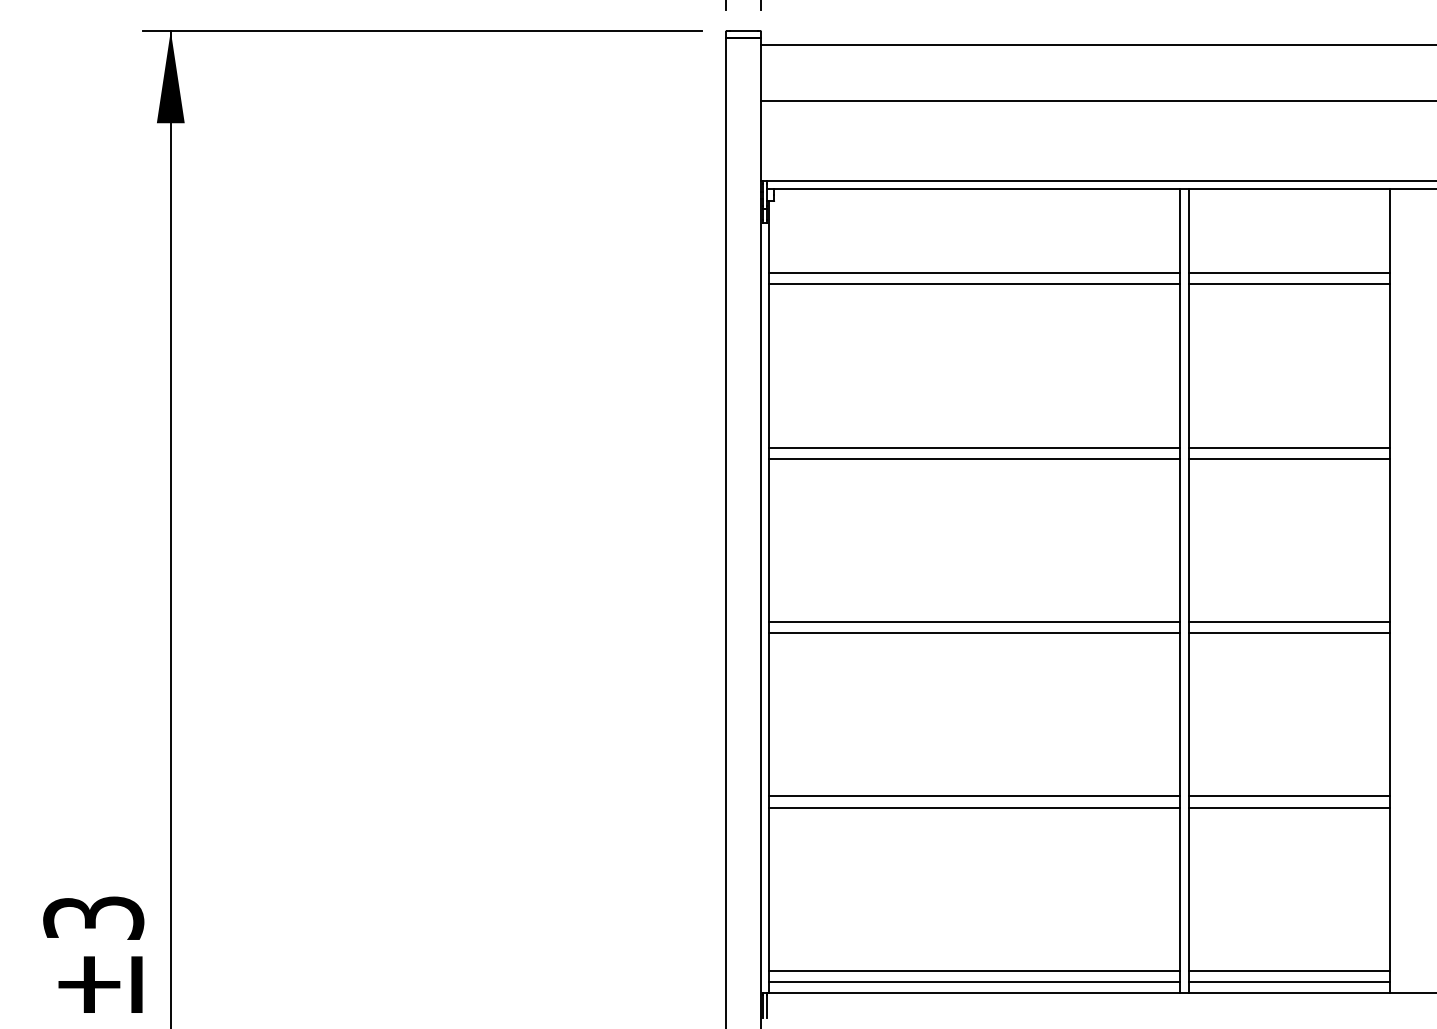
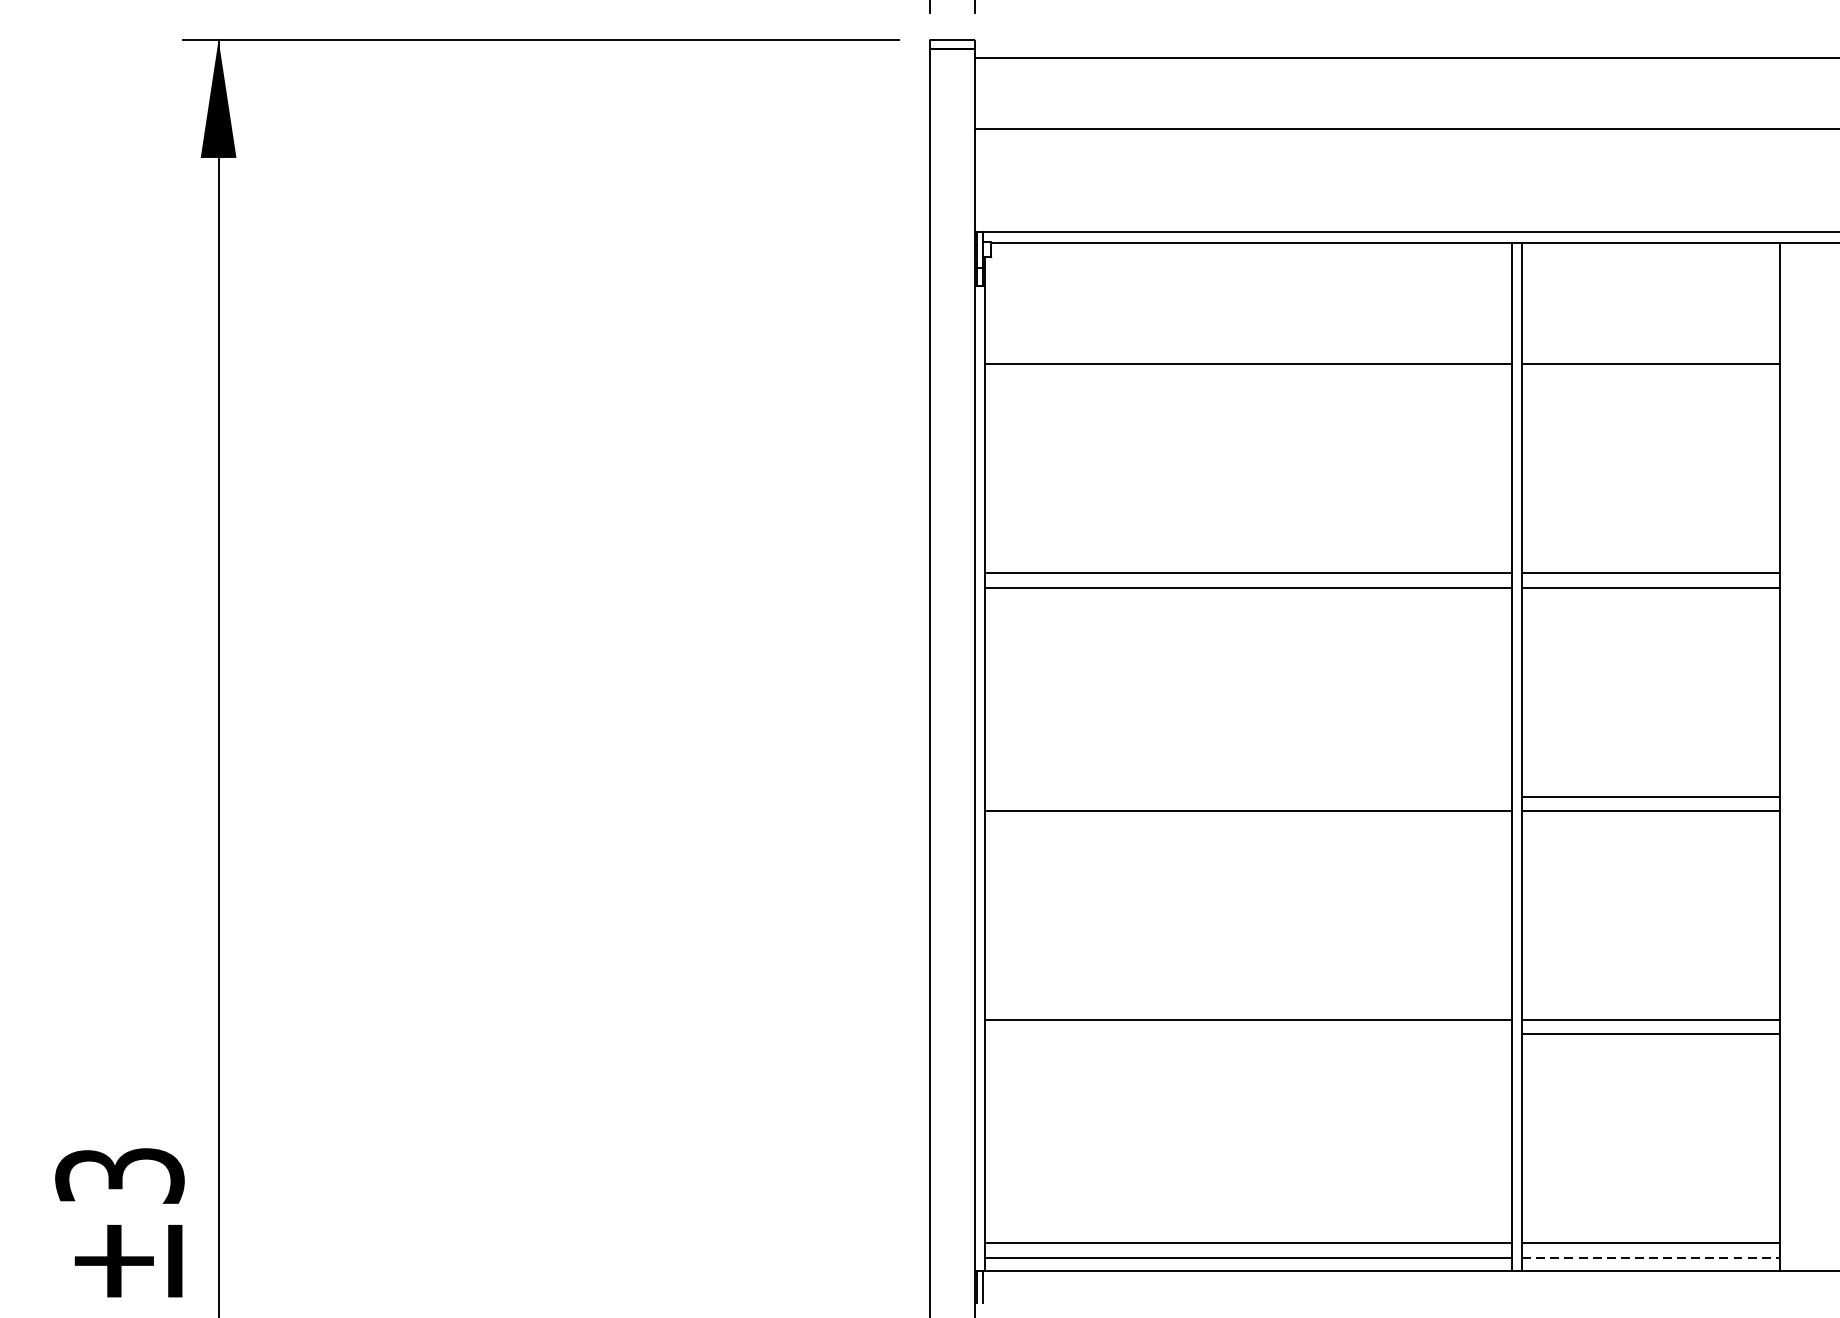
line: (974, 273) -> (1247, 350), removed
line: (1288, 273) -> (1649, 350), removed
line: (974, 622) -> (1247, 797), removed
line: (974, 807) -> (1247, 1034), removed
line: (1289, 982) -> (1651, 1258), solid -> dashed

